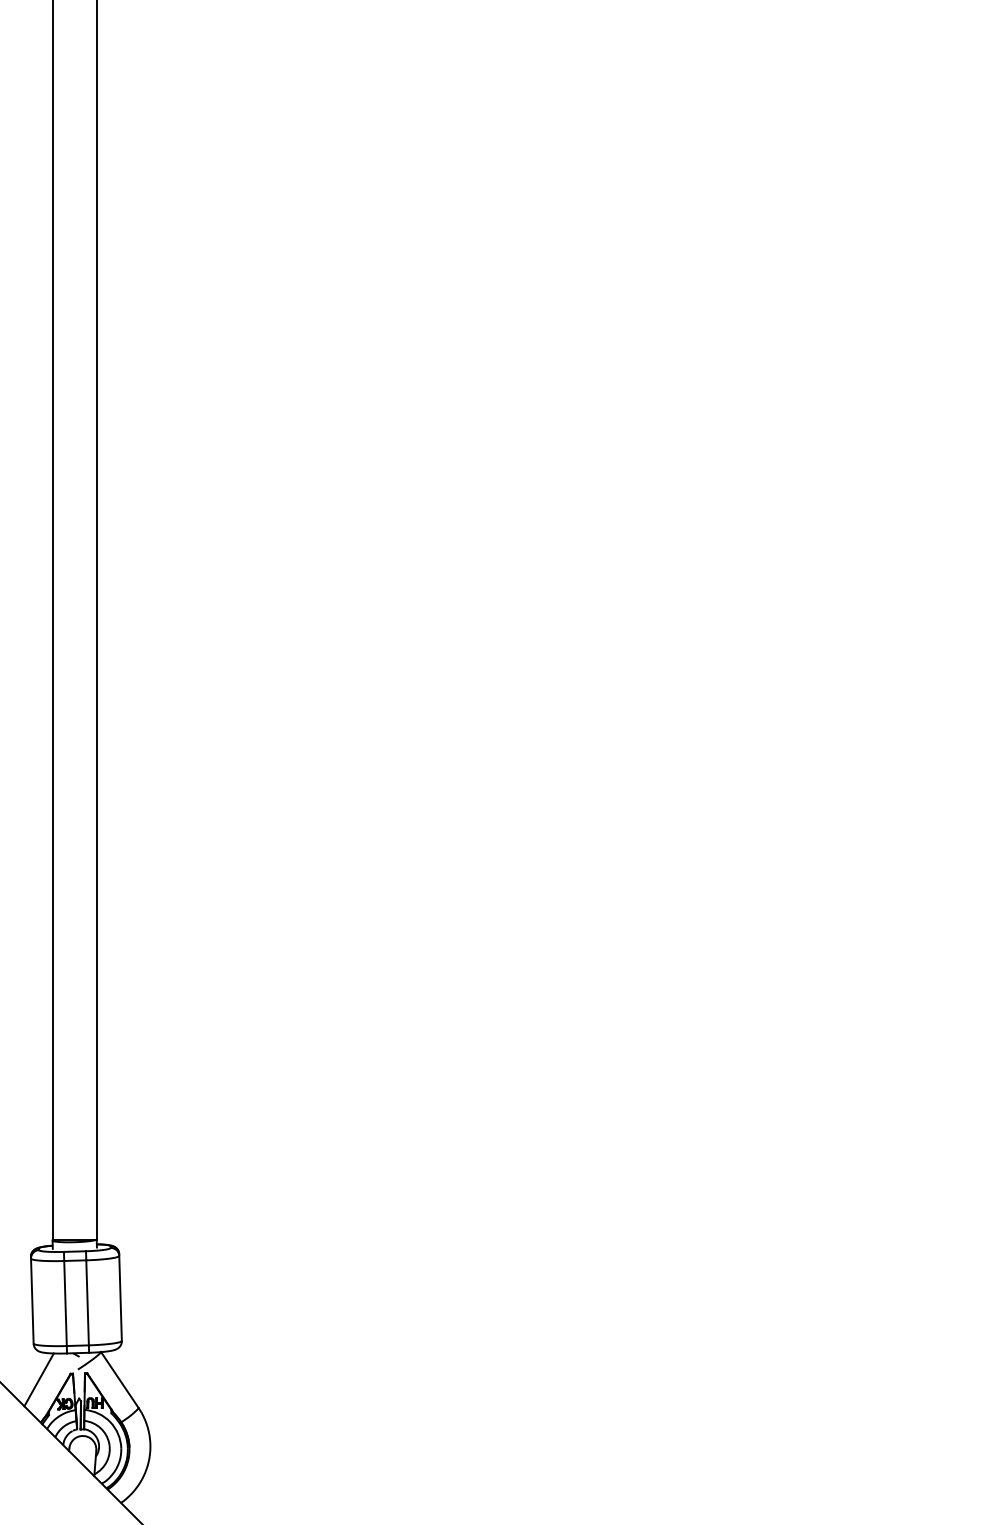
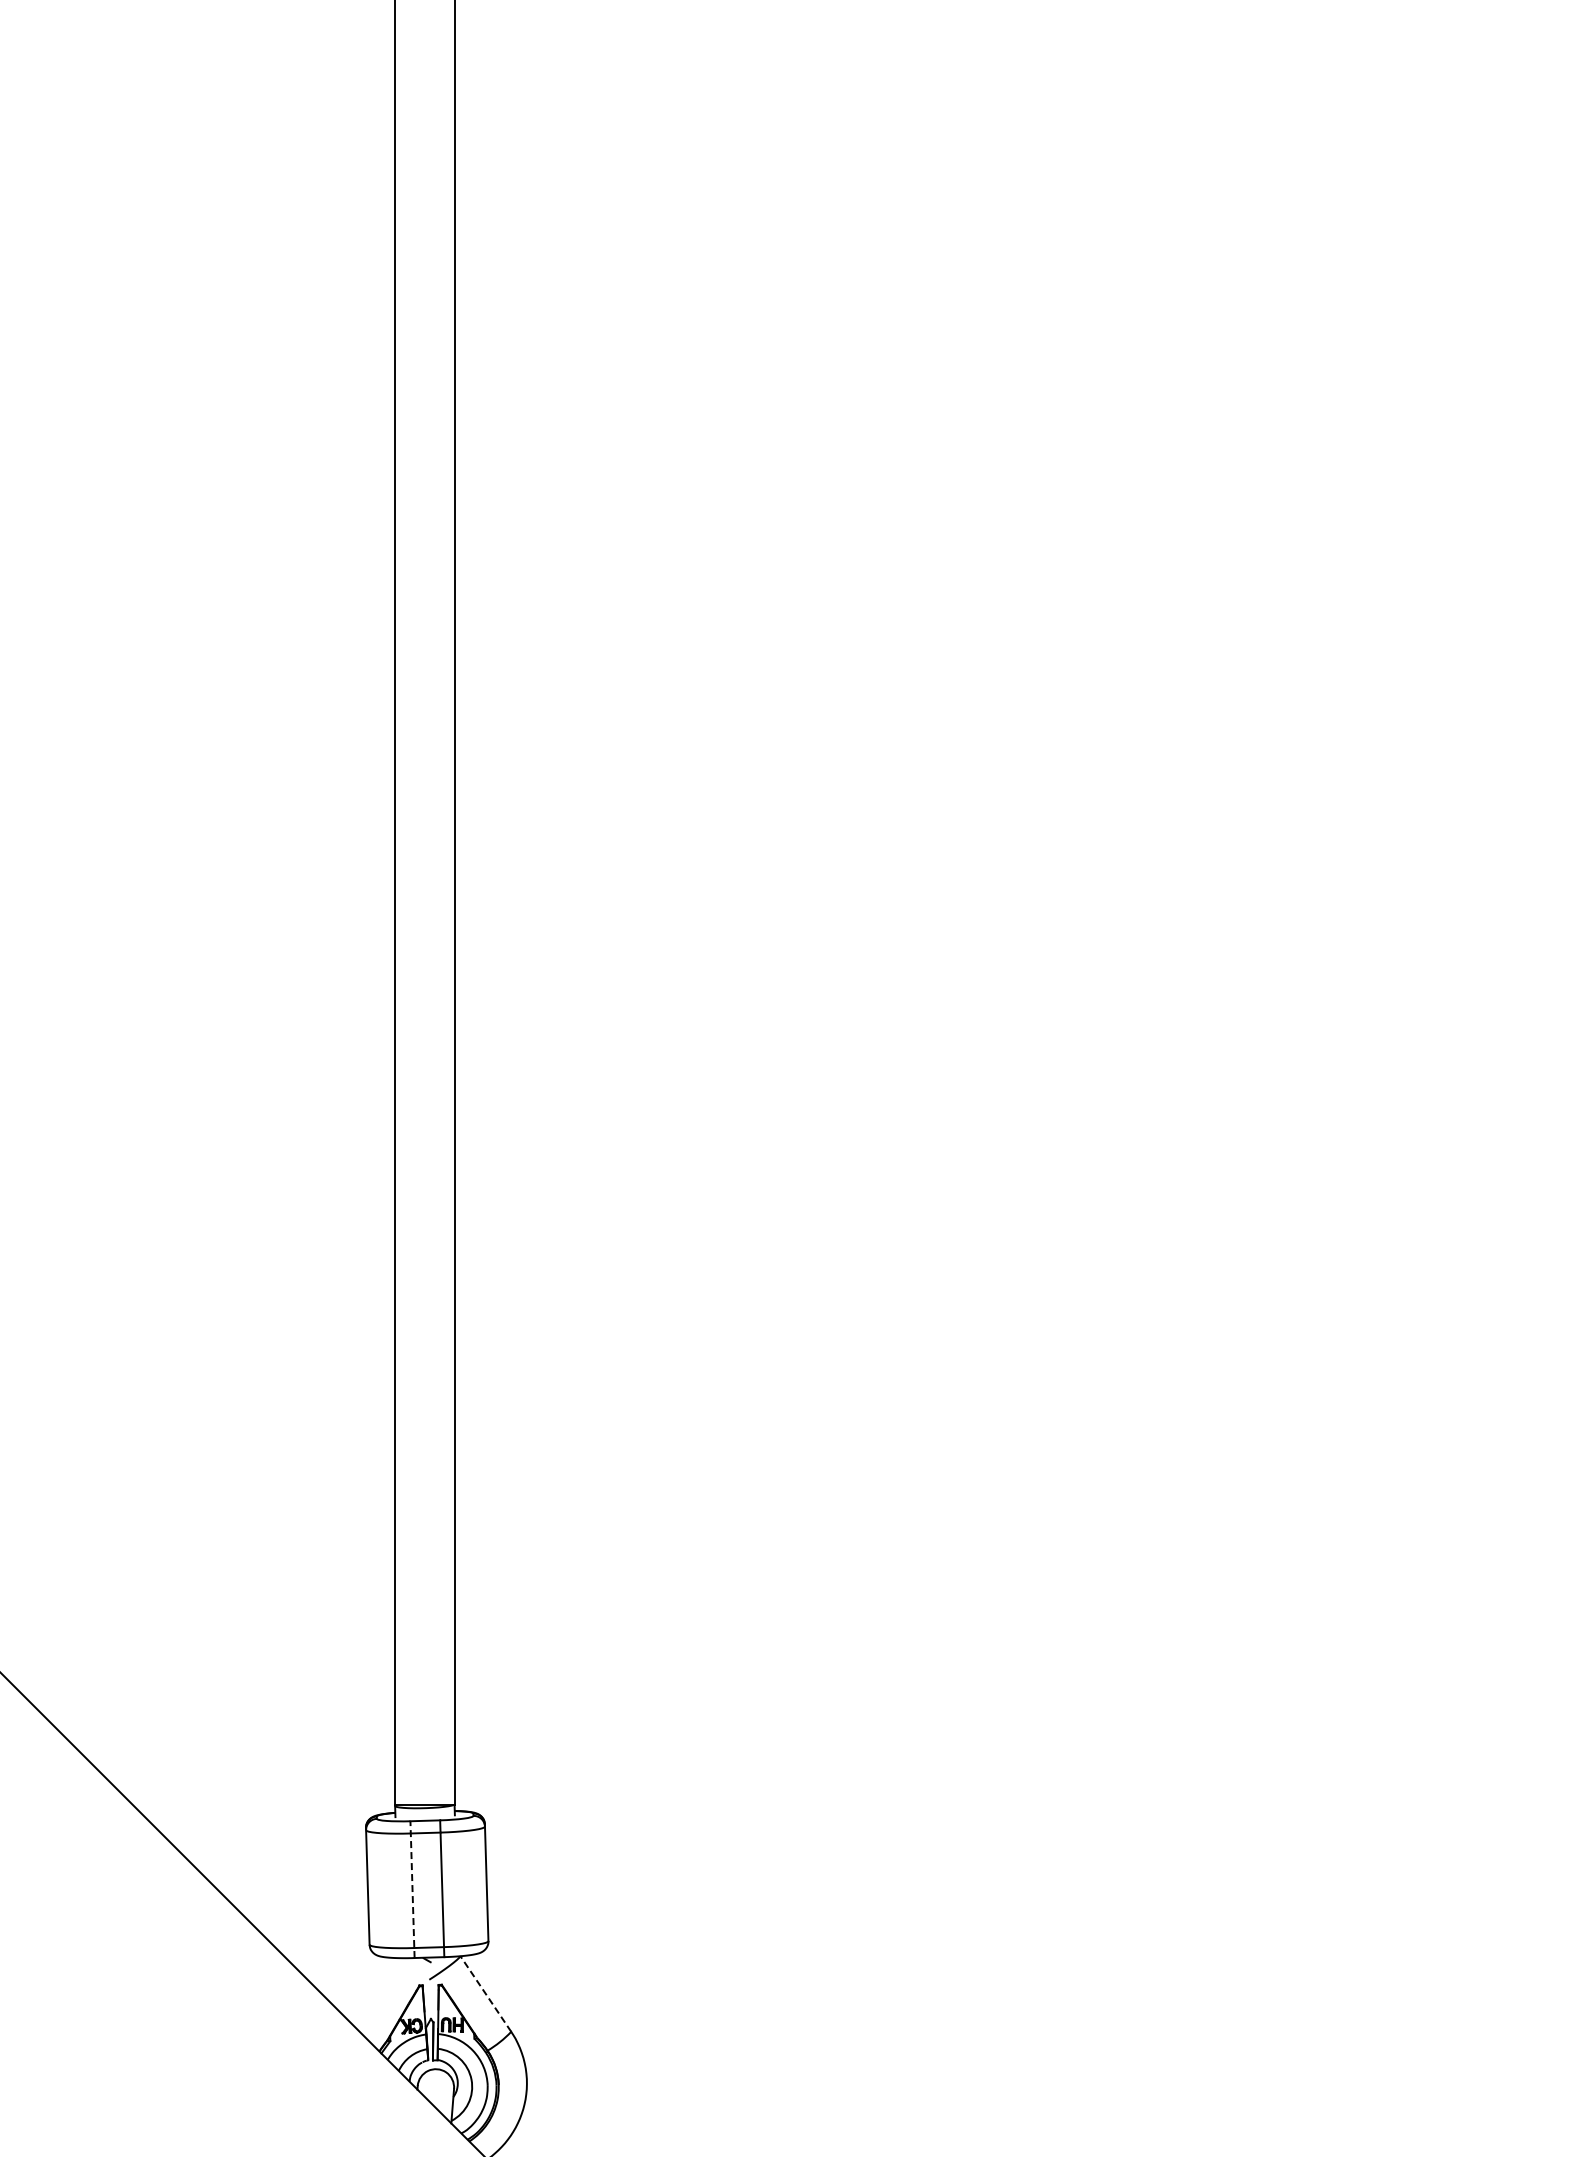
line: (65, 1302) -> (412, 1889), solid -> dashed
line: (38, 1379) -> (376, 1993), removed
line: (119, 1379) -> (485, 1993), solid -> dashed

